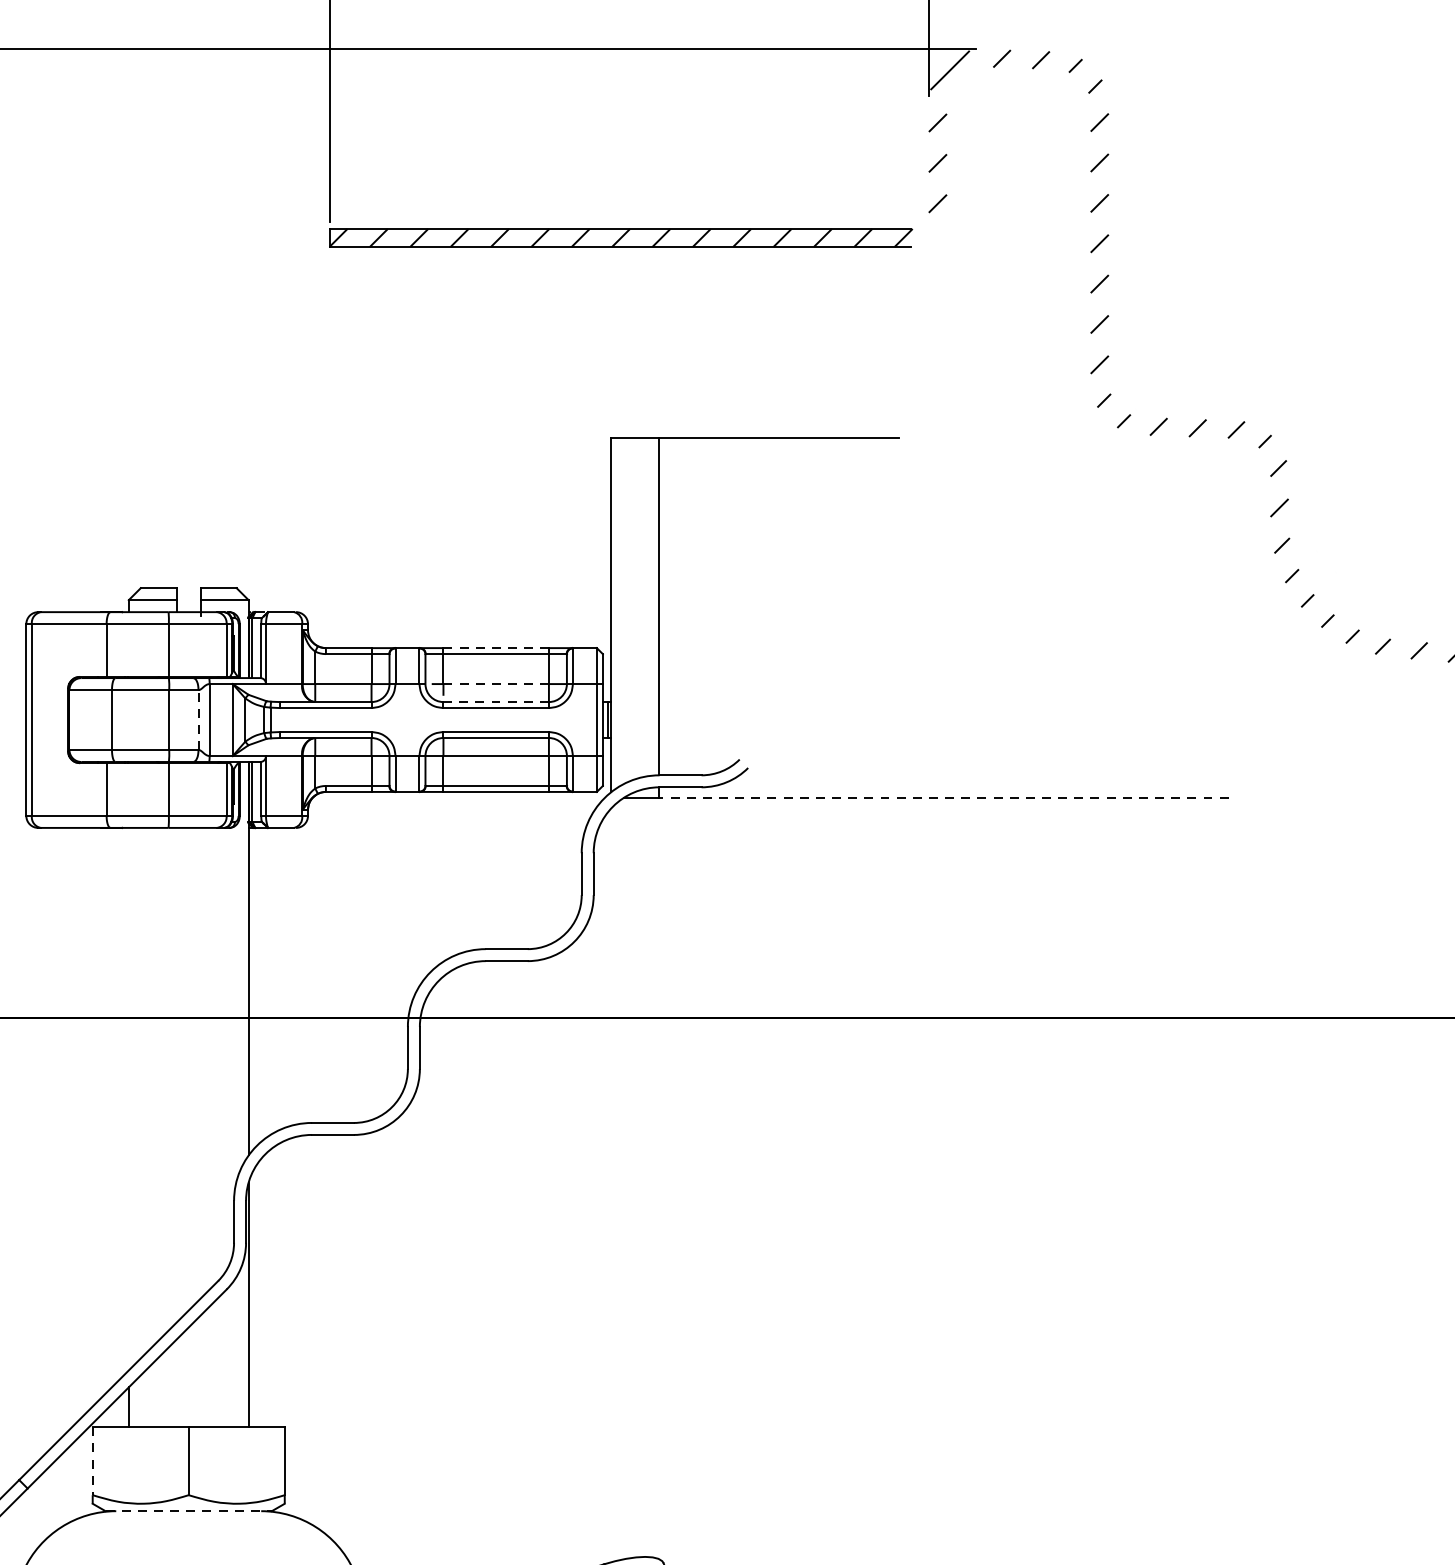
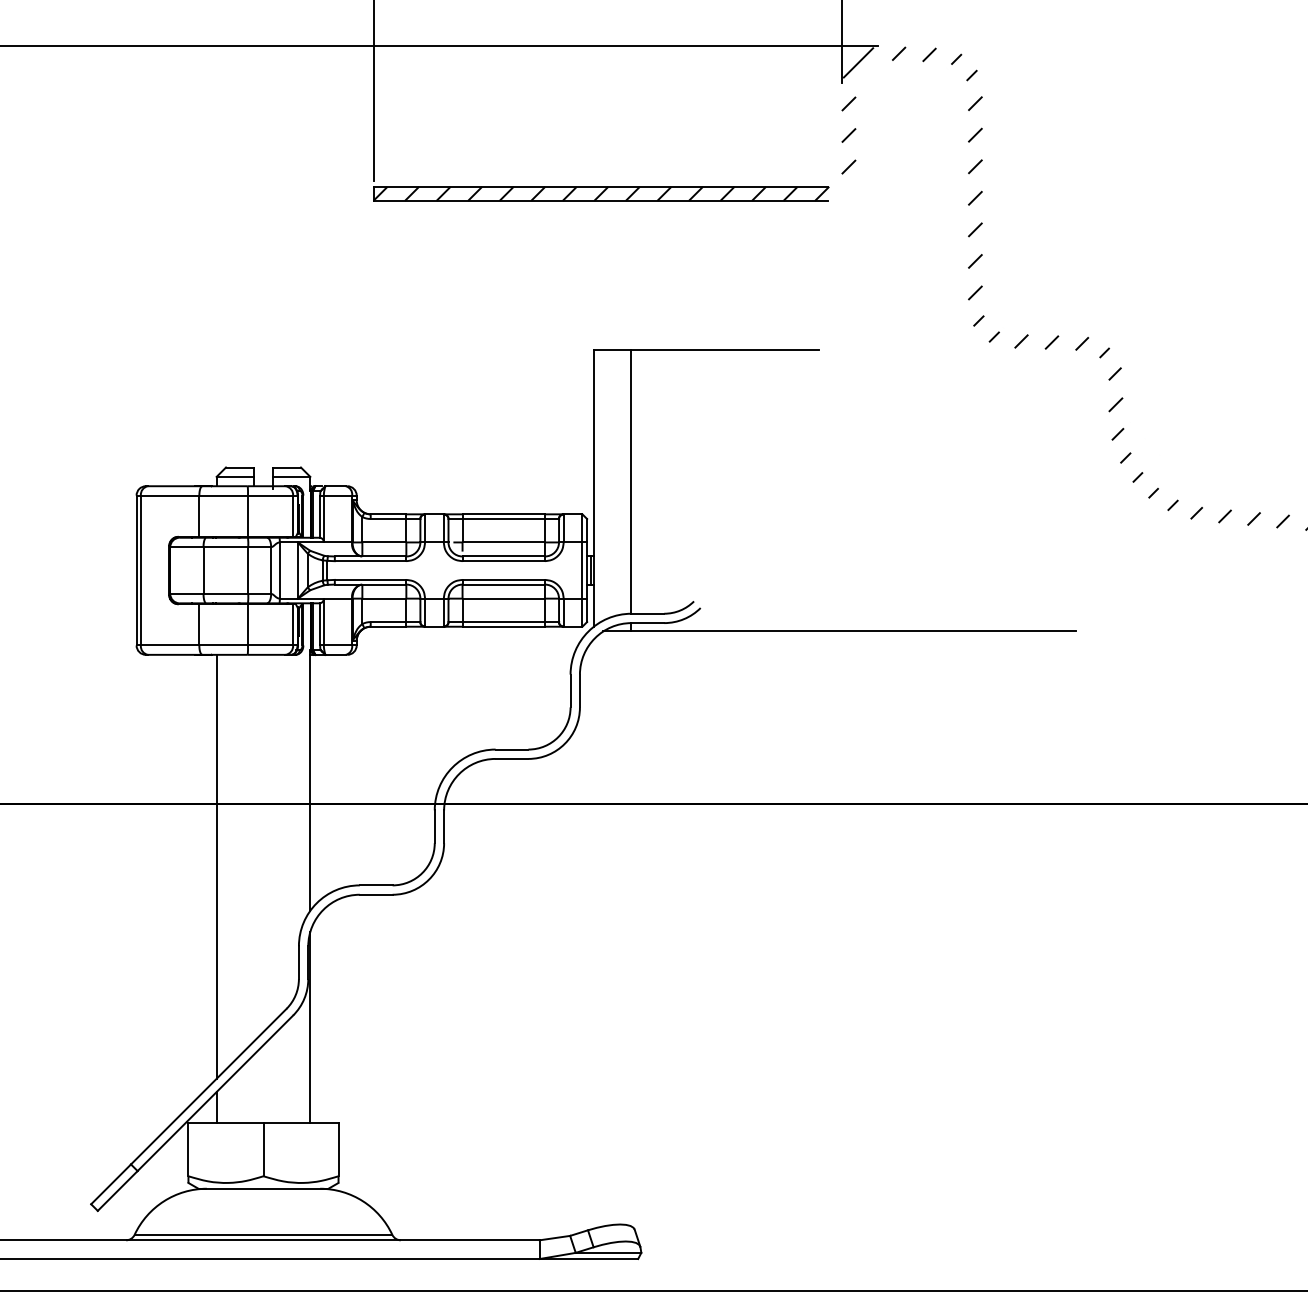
line: (497, 648) -> (504, 514), dashed -> solid
line: (497, 684) -> (504, 542), dashed -> solid
line: (495, 702) -> (503, 556), dashed -> solid
line: (198, 719) -> (271, 570), dashed -> solid
line: (943, 798) -> (853, 631), dashed -> solid
line: (128, 1098) -> (216, 866), added
line: (92, 1460) -> (188, 1149), dashed -> solid
line: (188, 1510) -> (263, 1188), dashed -> solid

